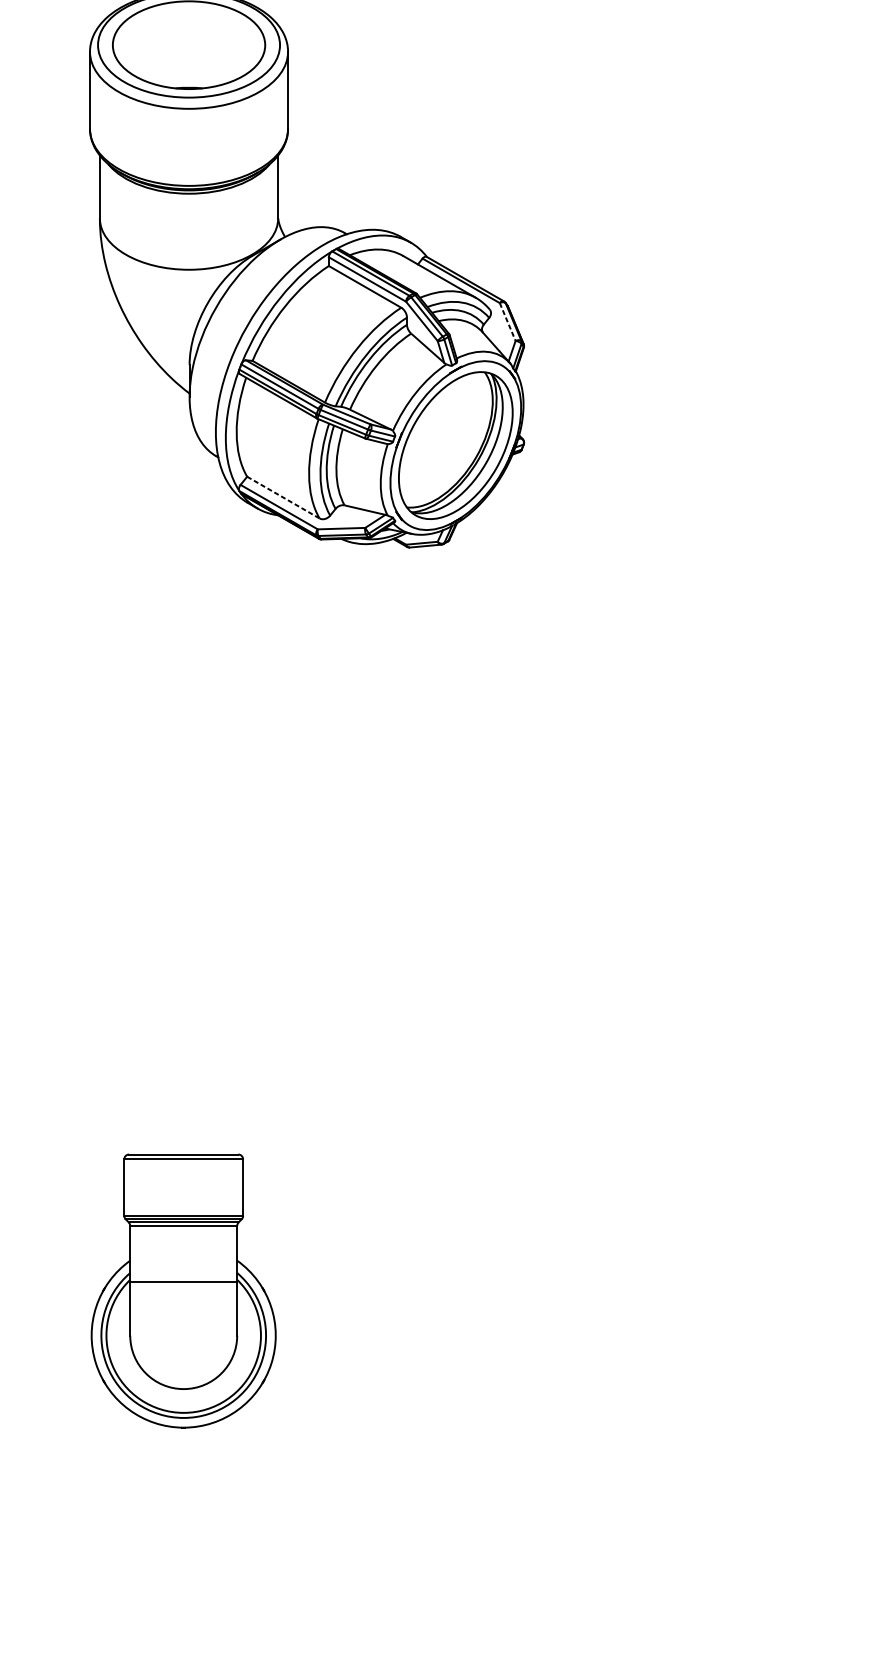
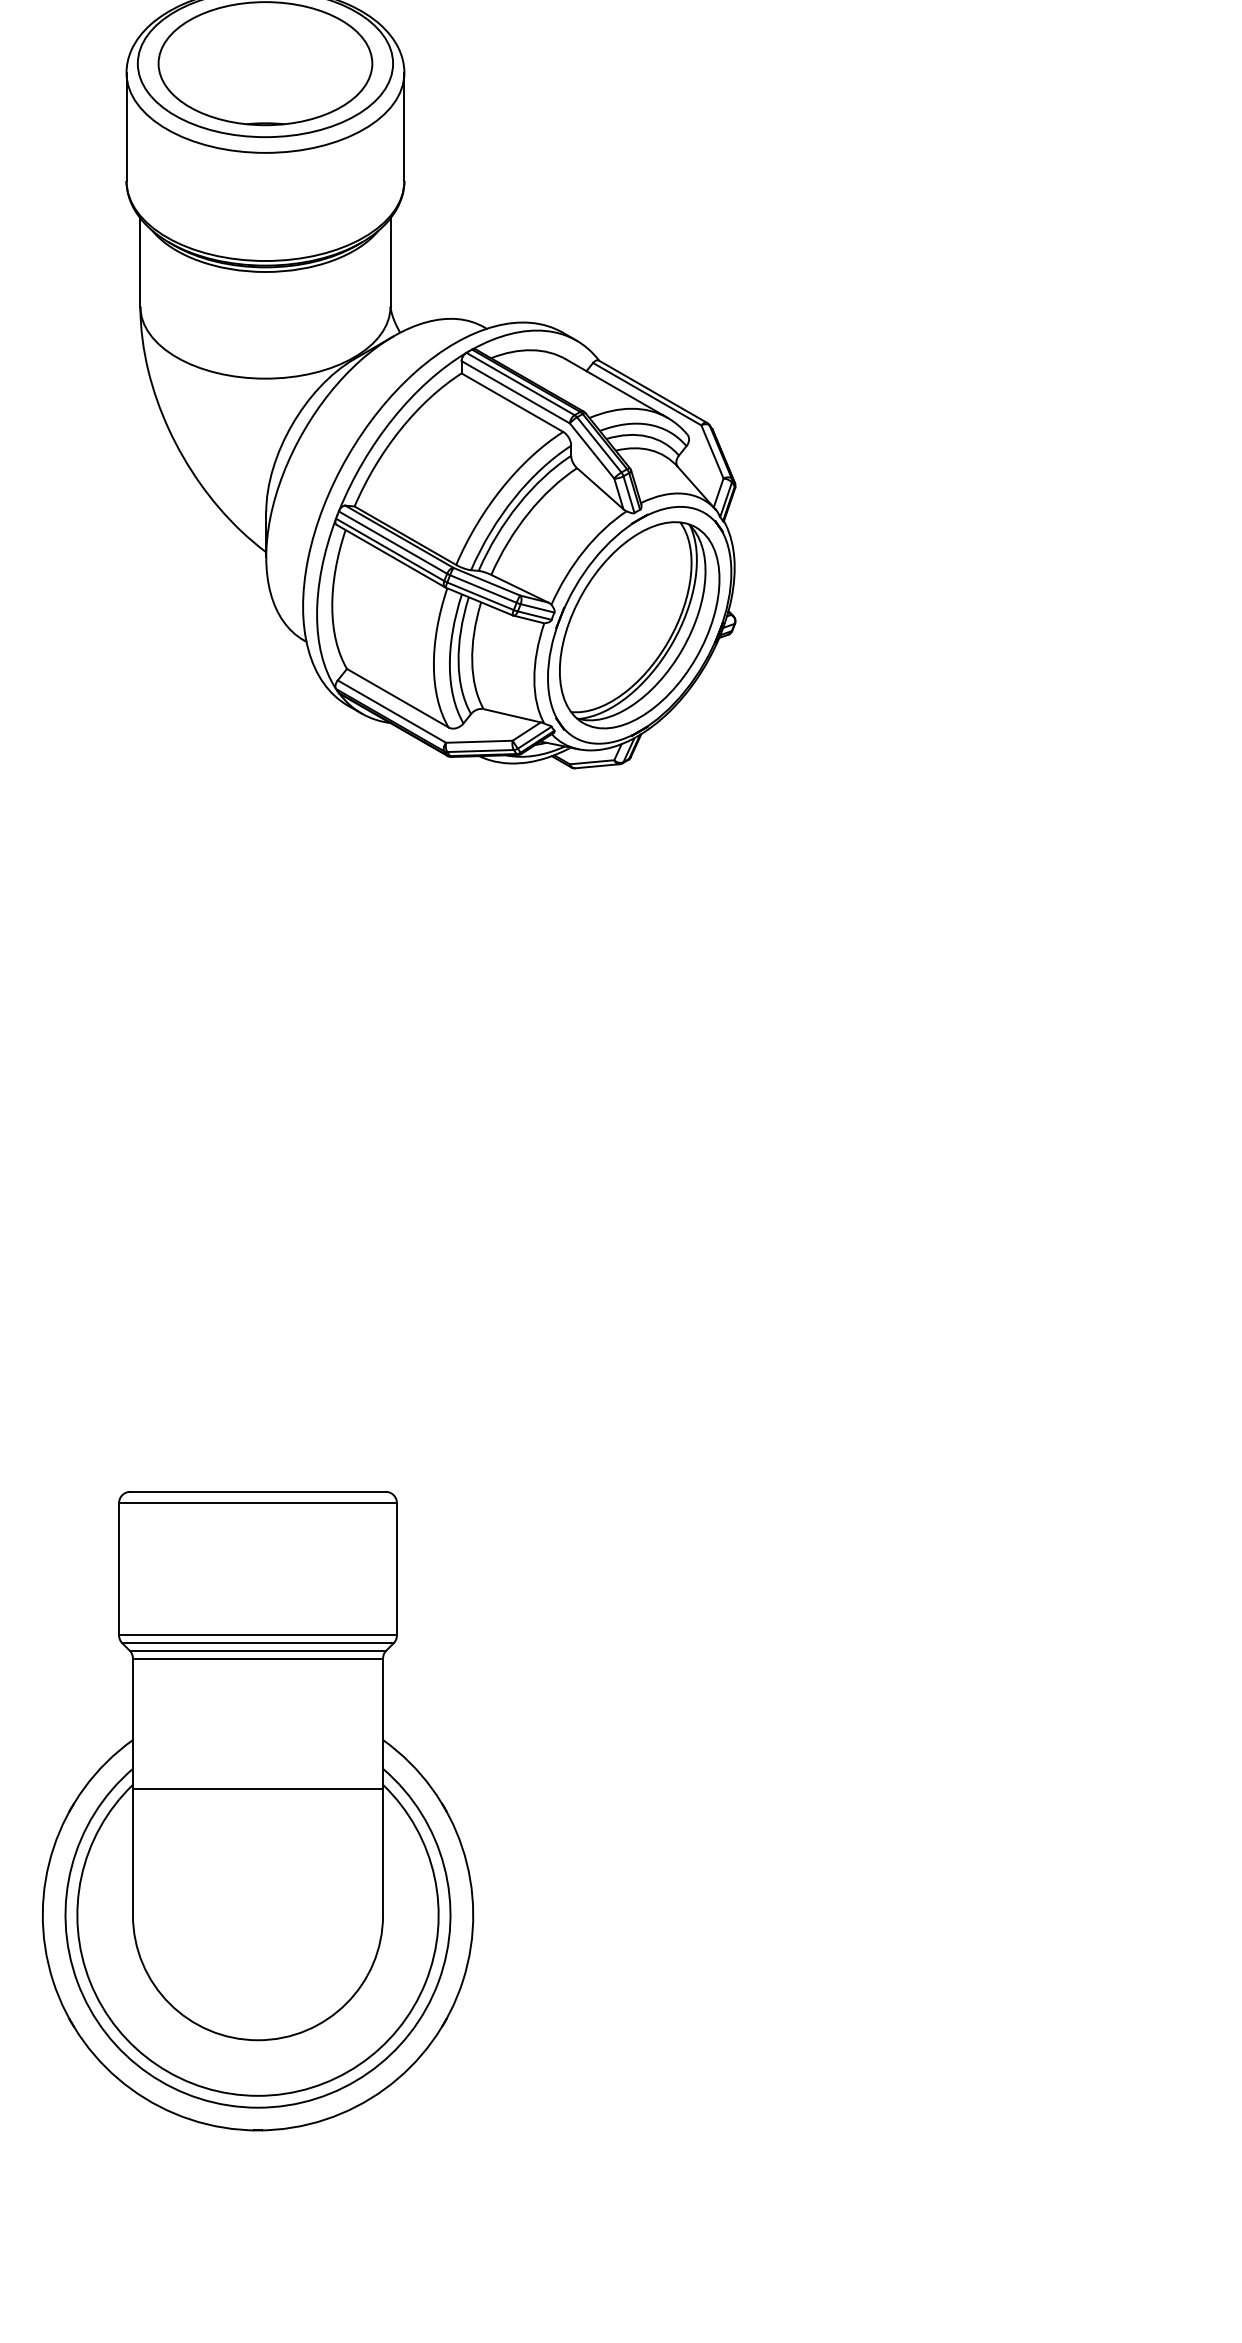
line: (507, 321) -> (712, 451), dashed -> solid
line: (283, 497) -> (397, 698), dashed -> solid
part: (183, 1291) -> (257, 1811), size x1.67

